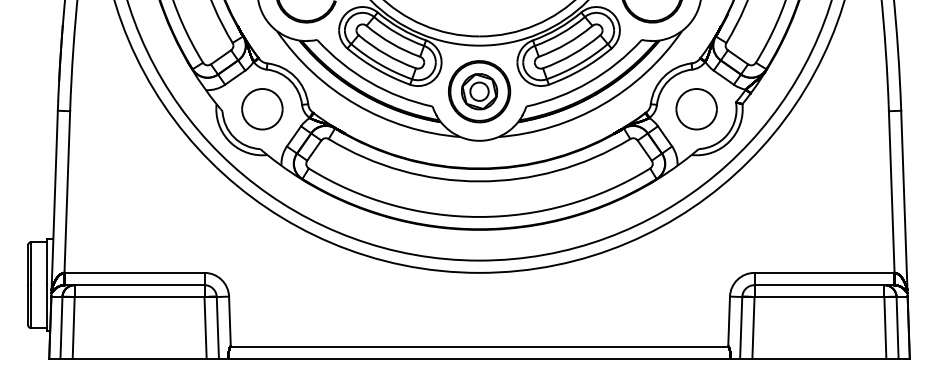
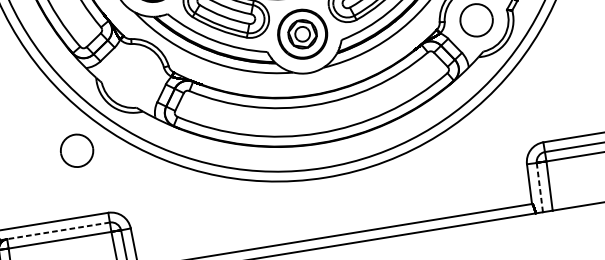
part: (262, 109) -> (77, 150), moved
line: (139, 285) -> (58, 231), solid -> dashed
line: (741, 327) -> (540, 187), solid -> dashed

